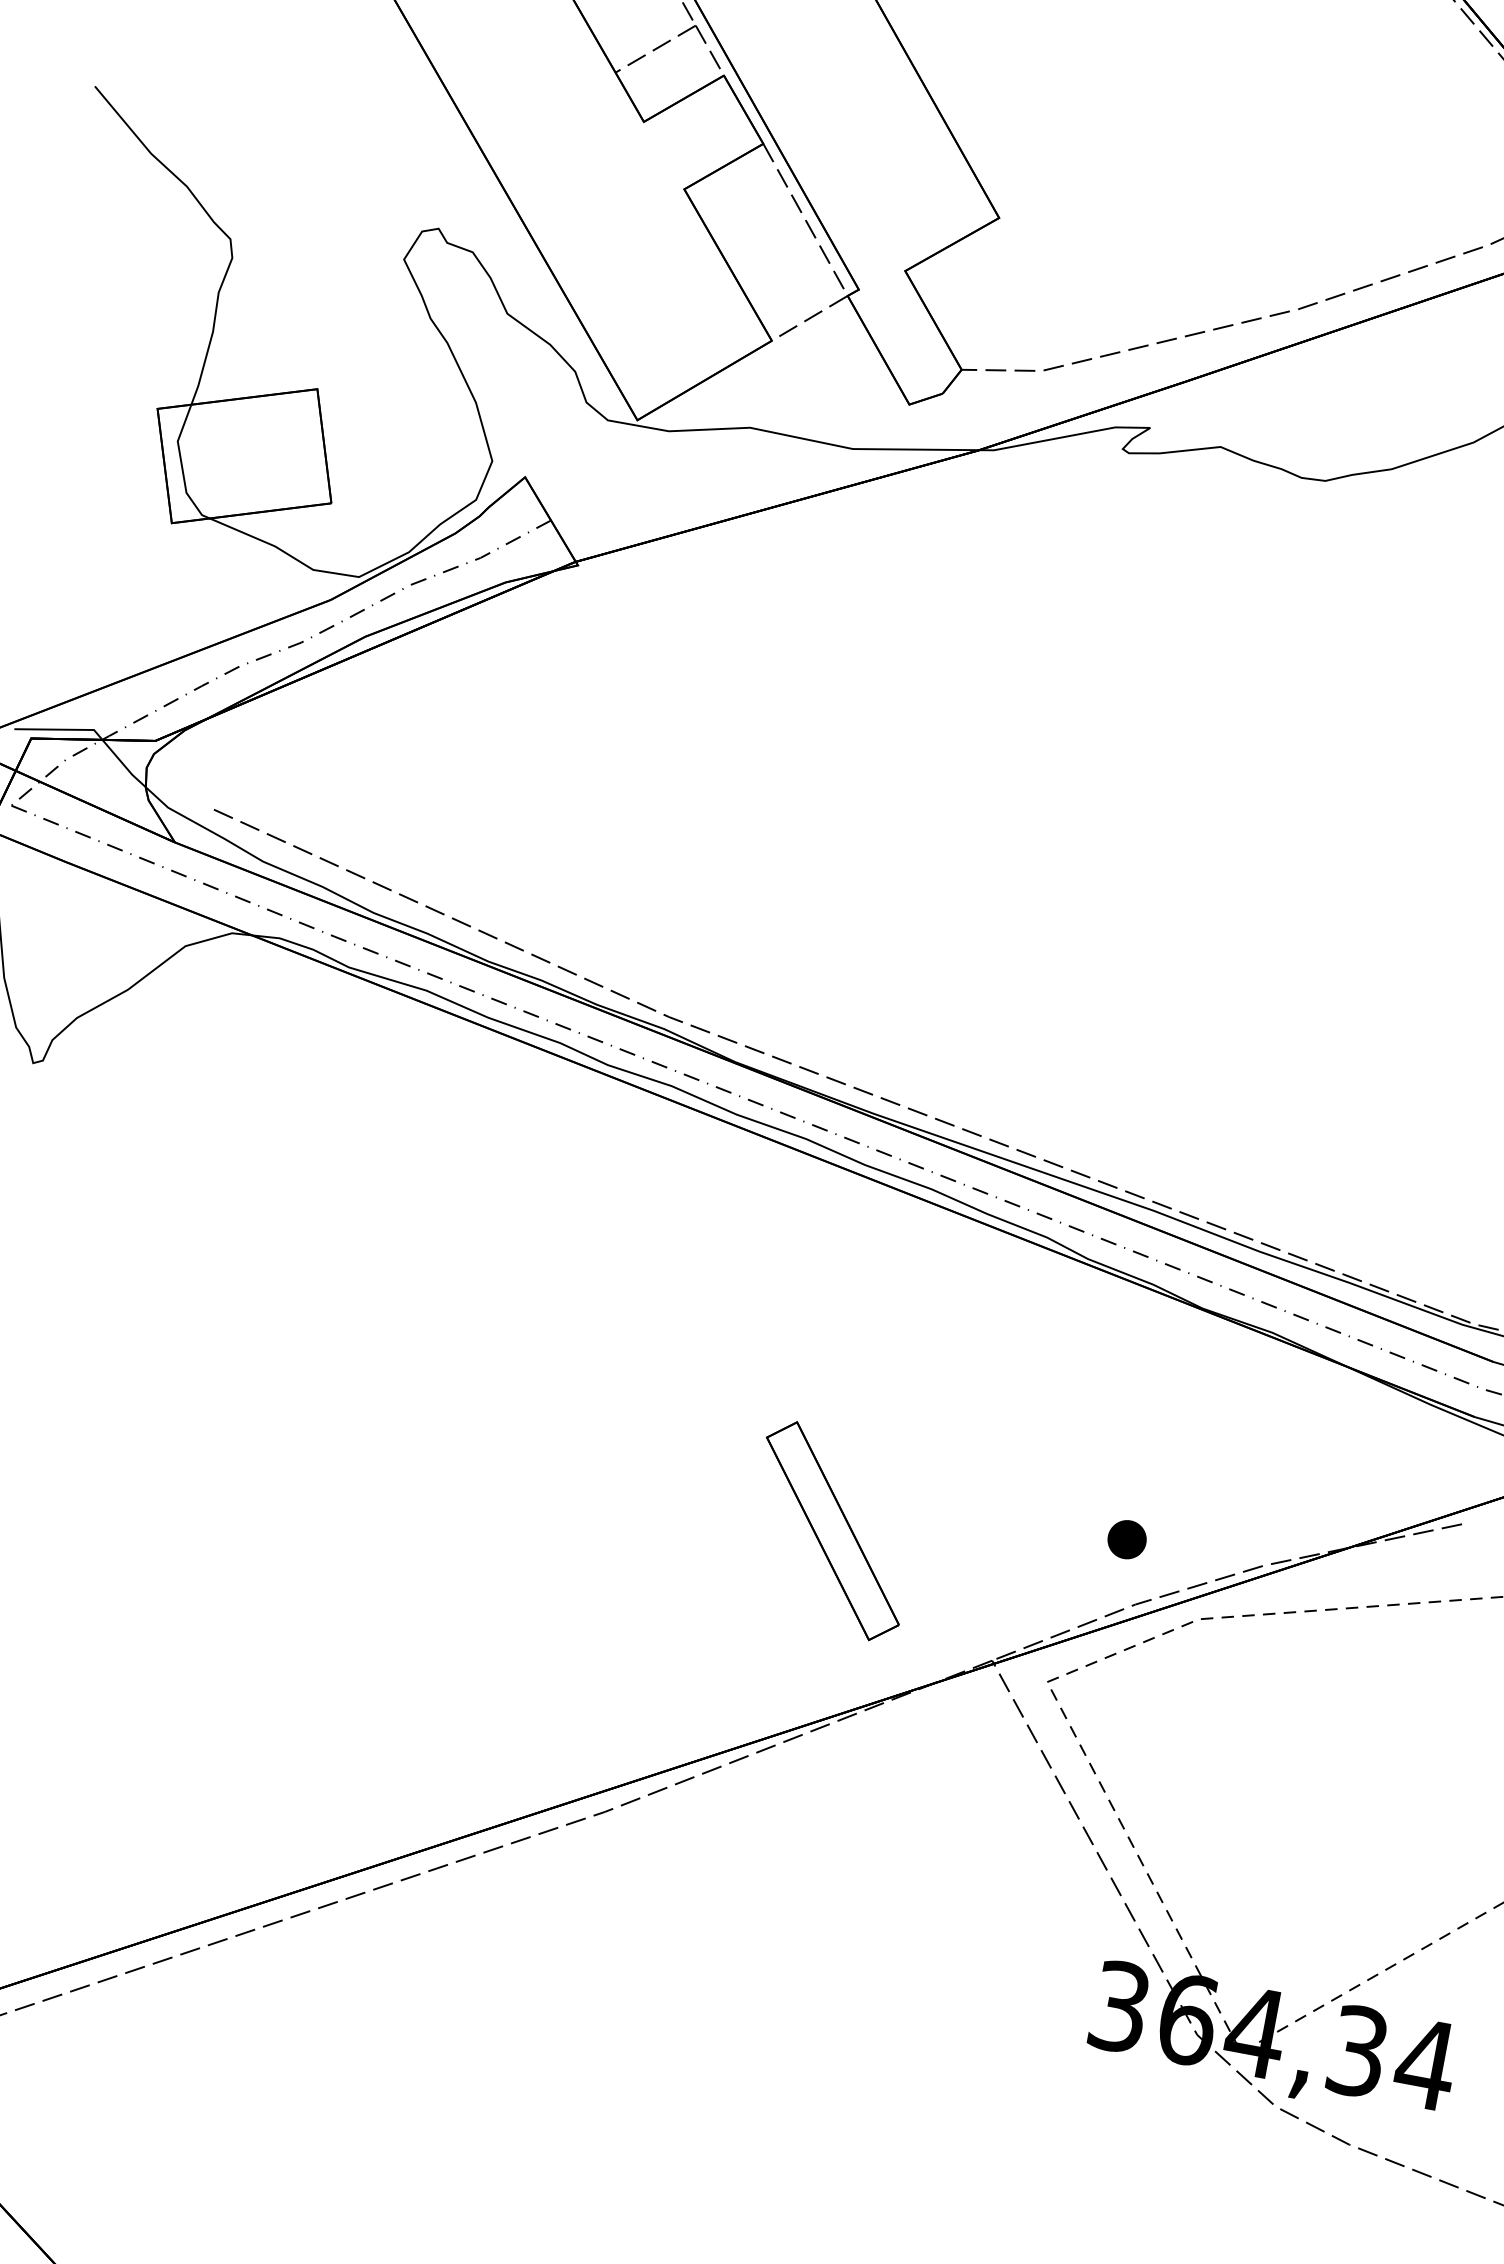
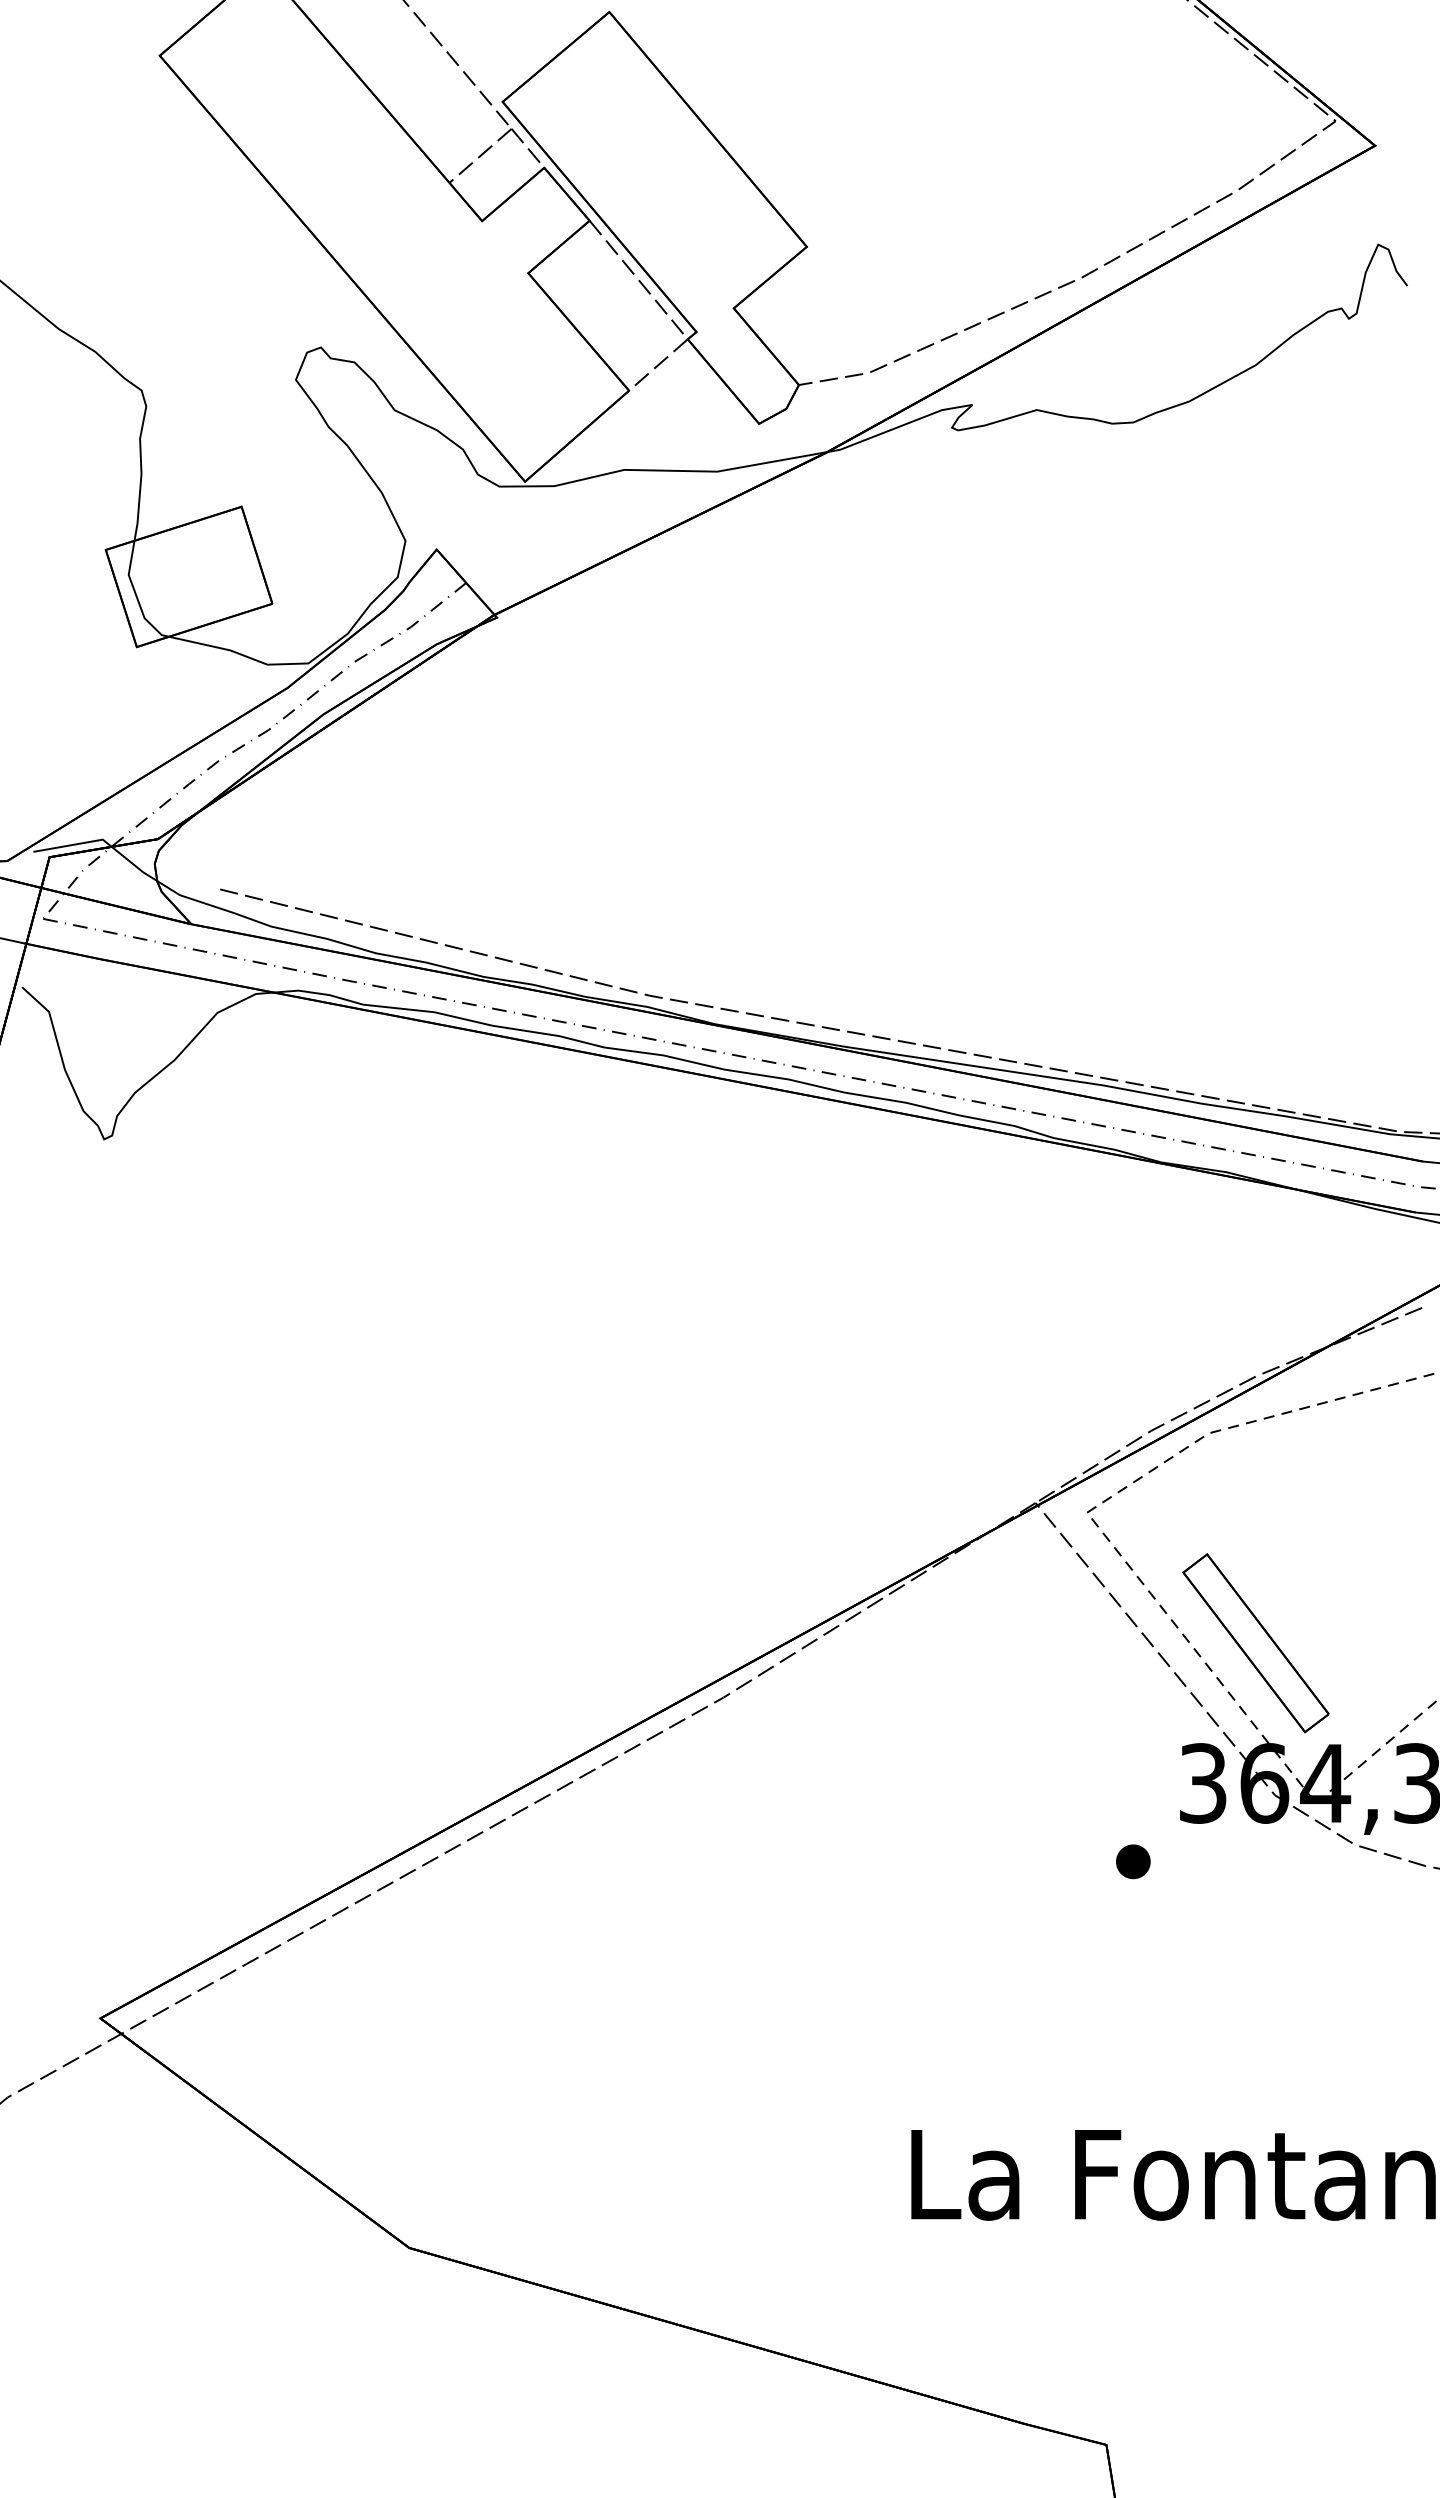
part: (832, 1531) -> (1255, 1643), moved
part: (1127, 1539) -> (1133, 1861), moved

